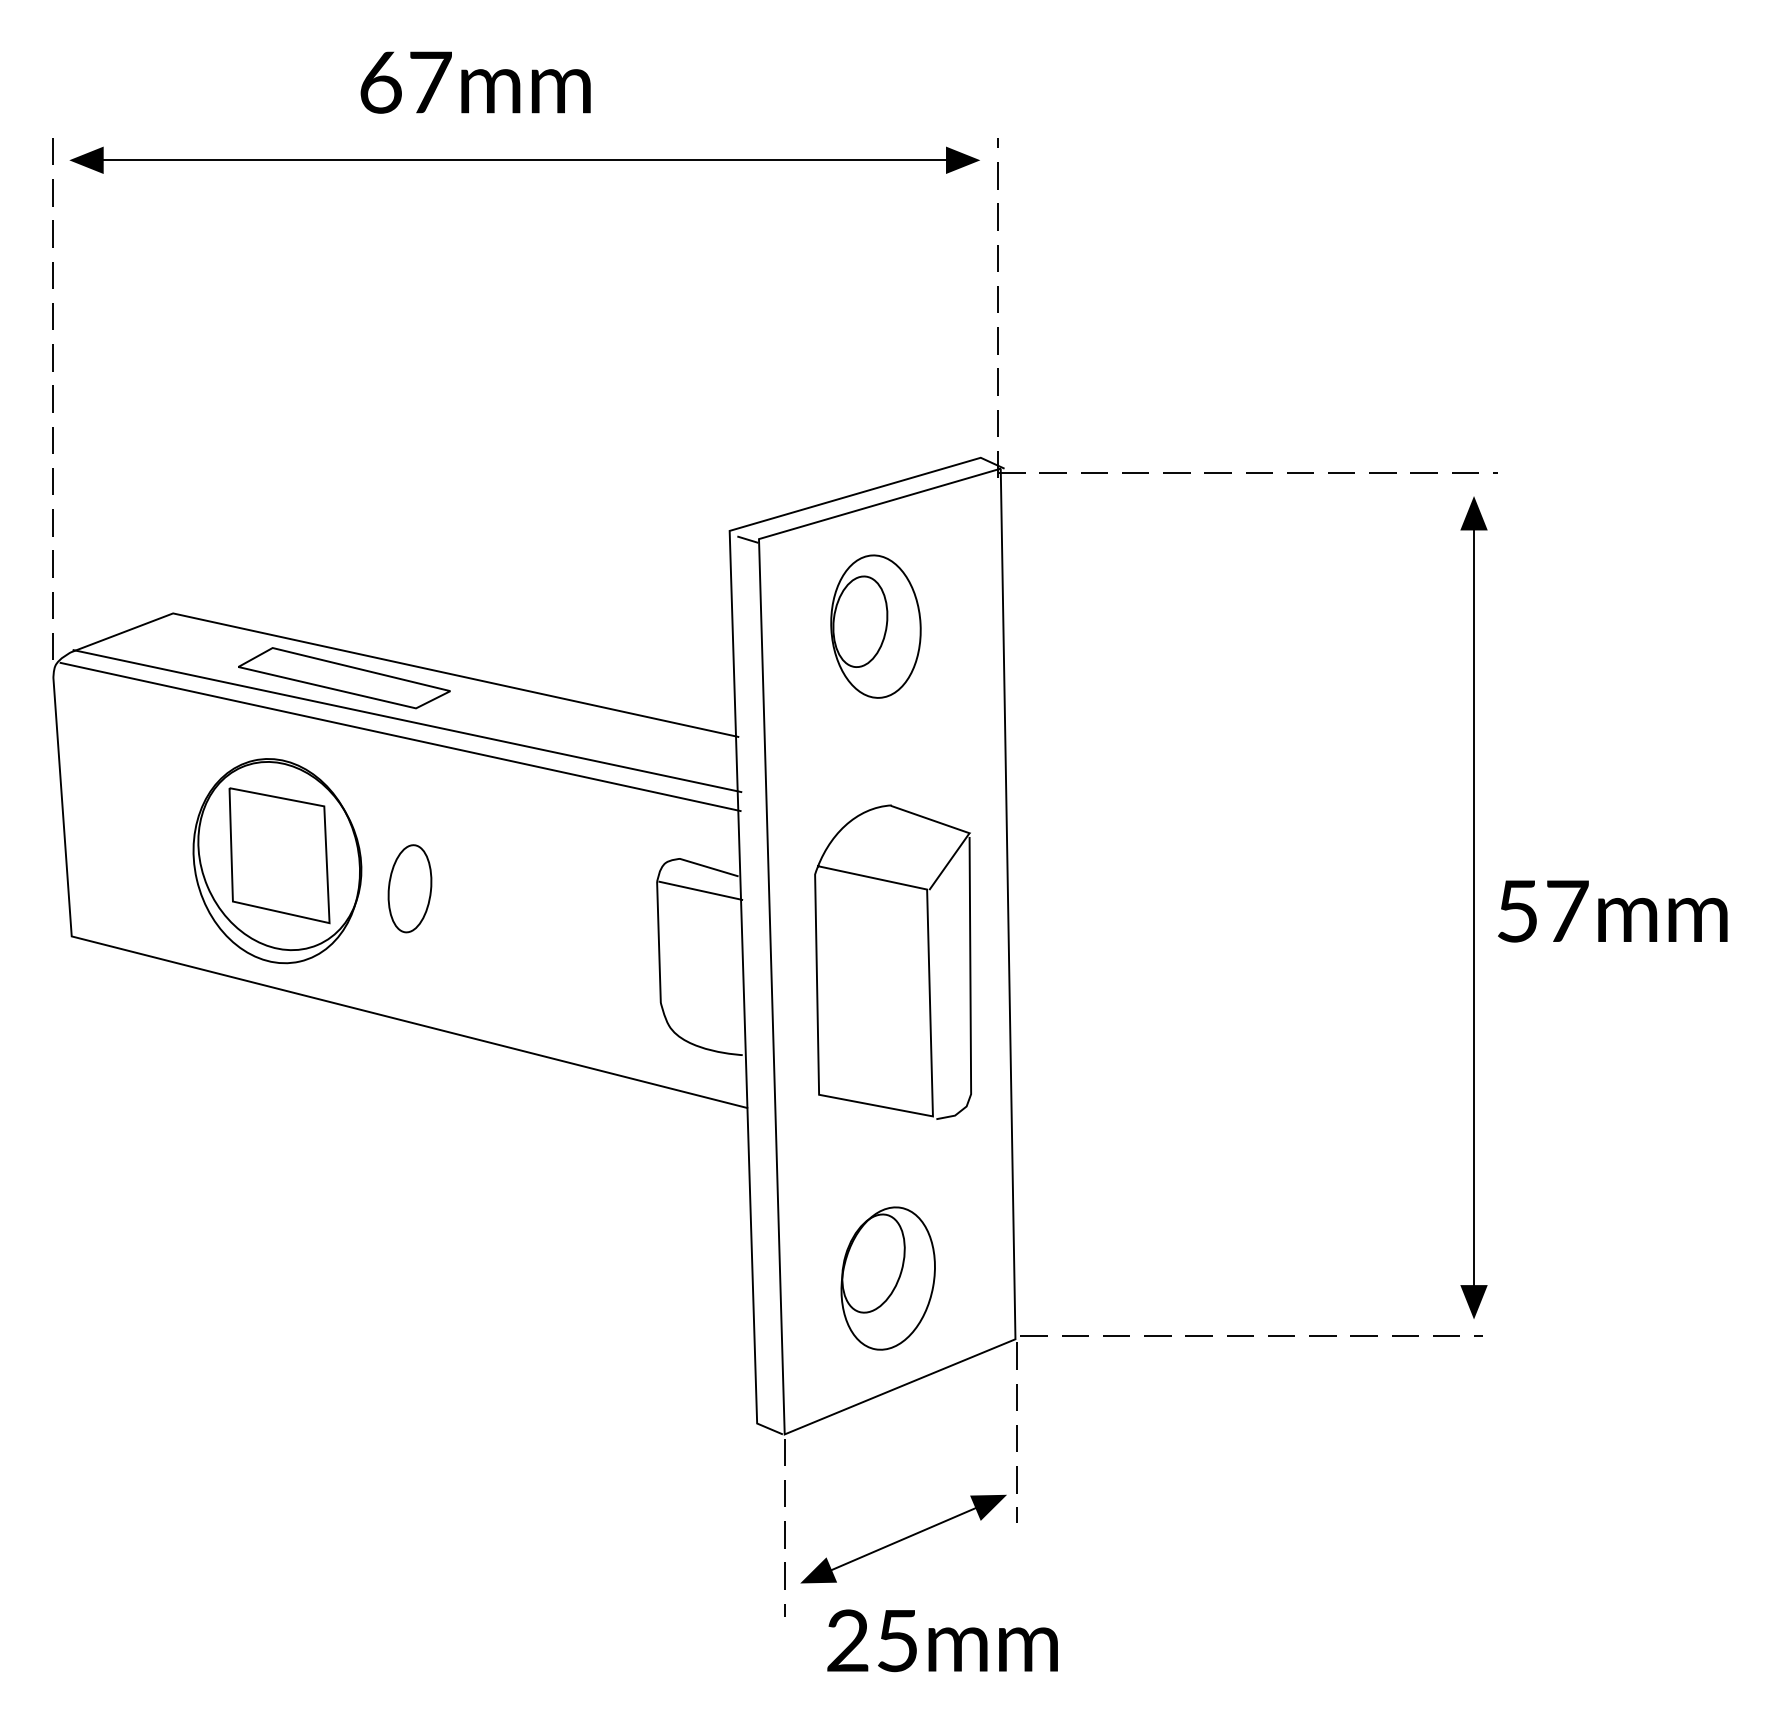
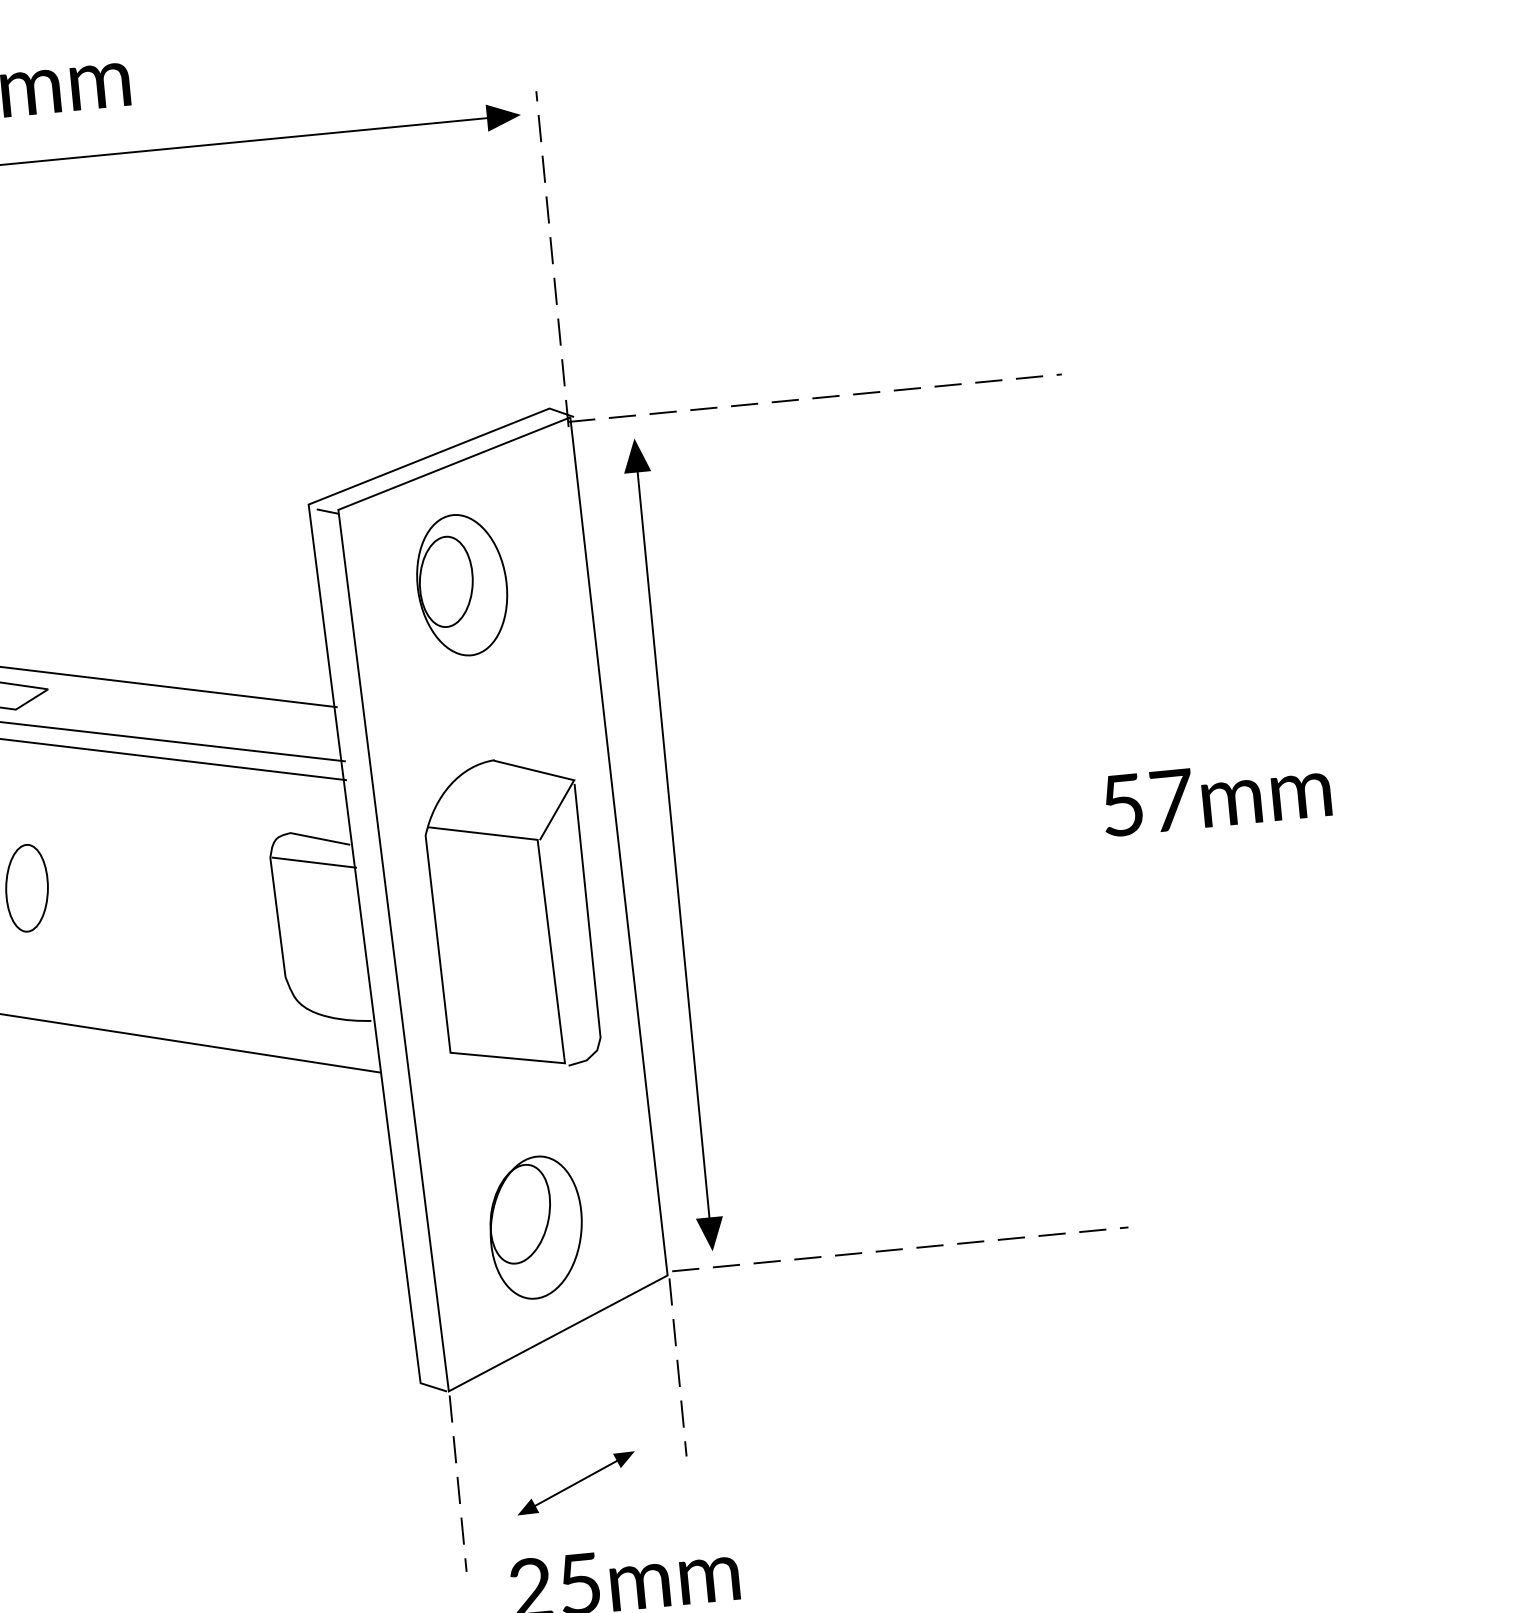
part: (1473, 907) -> (673, 844), moved
part: (903, 1538) -> (576, 1482), size x0.6

